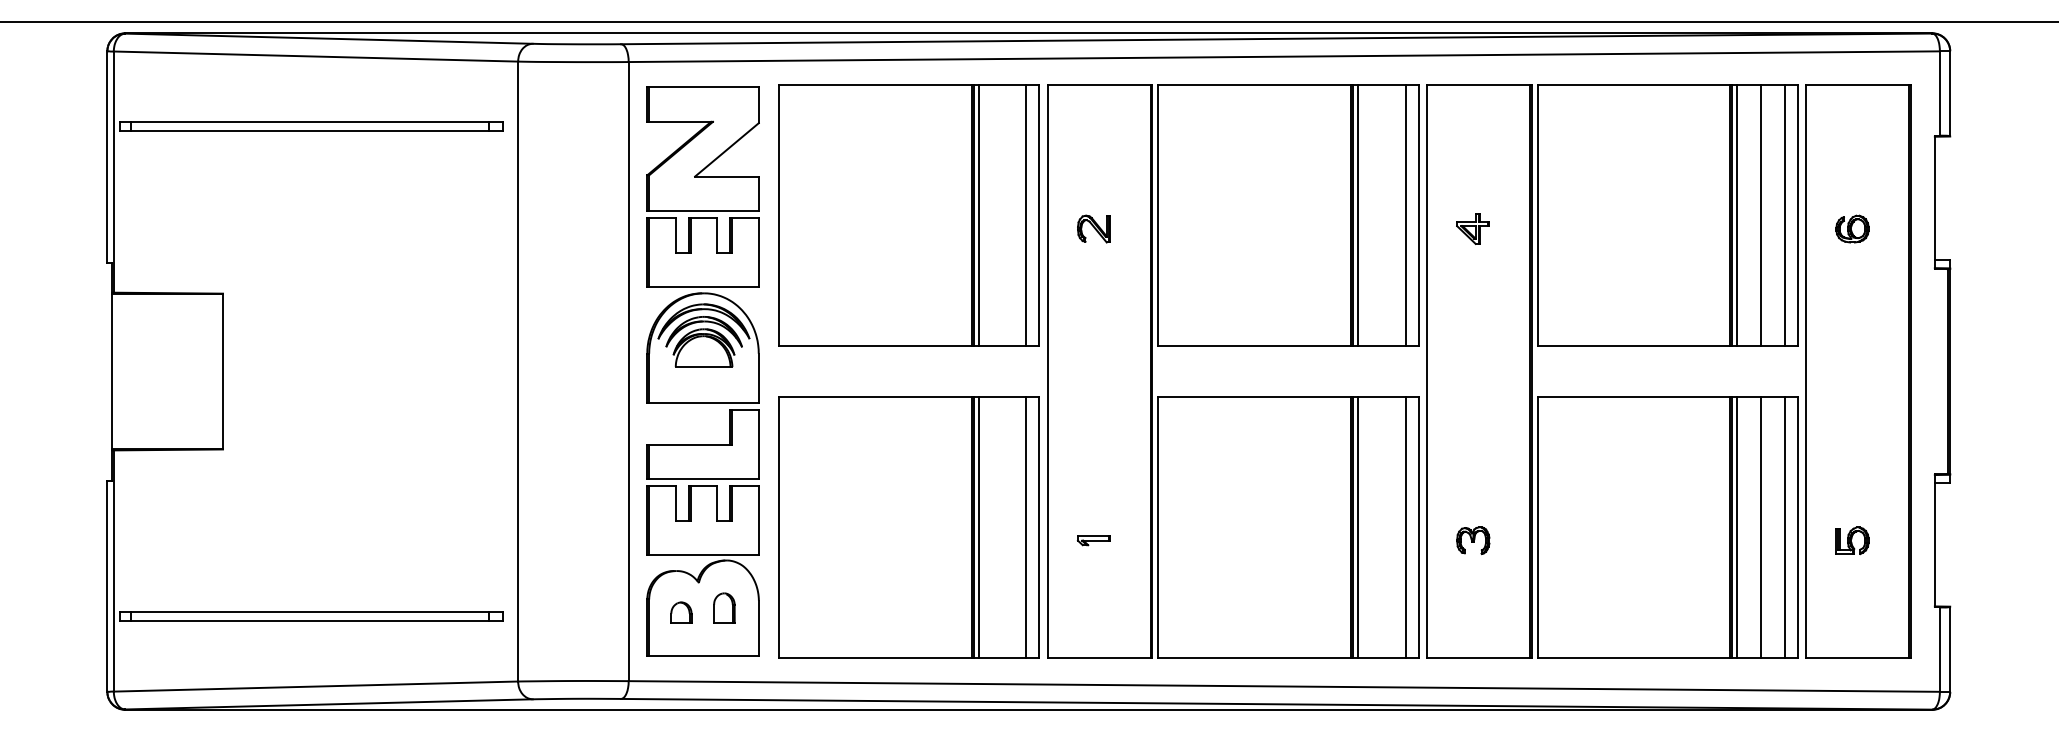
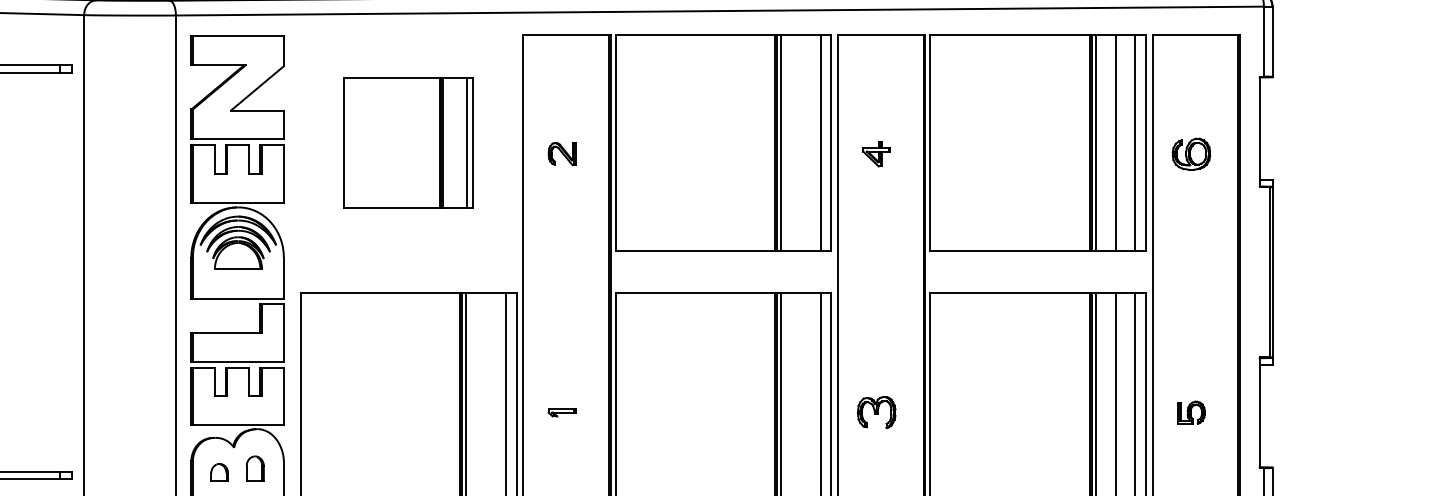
part: (908, 215) -> (408, 142), size x0.6
part: (1852, 228) -> (1191, 153), size x1.4
part: (1473, 540) -> (876, 412), size x1.4

